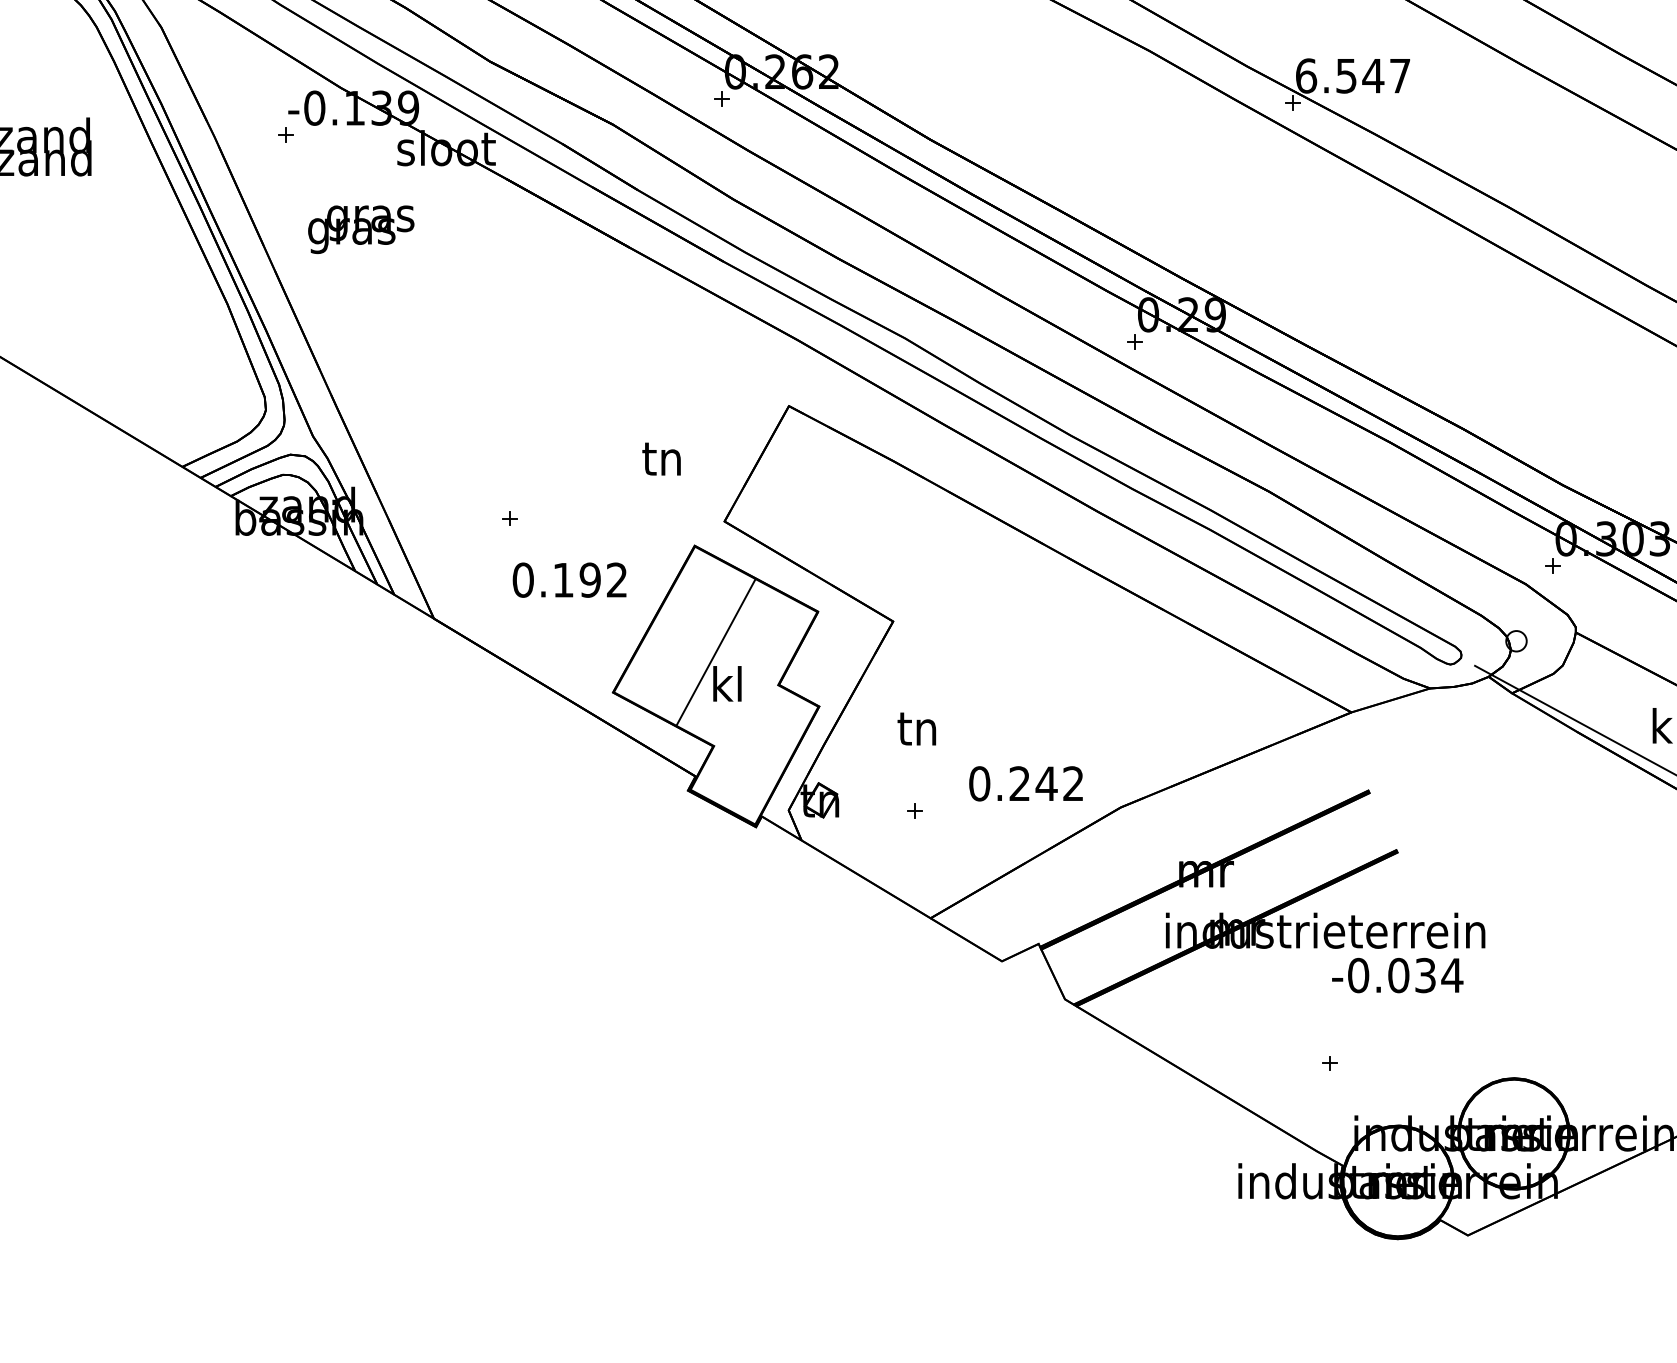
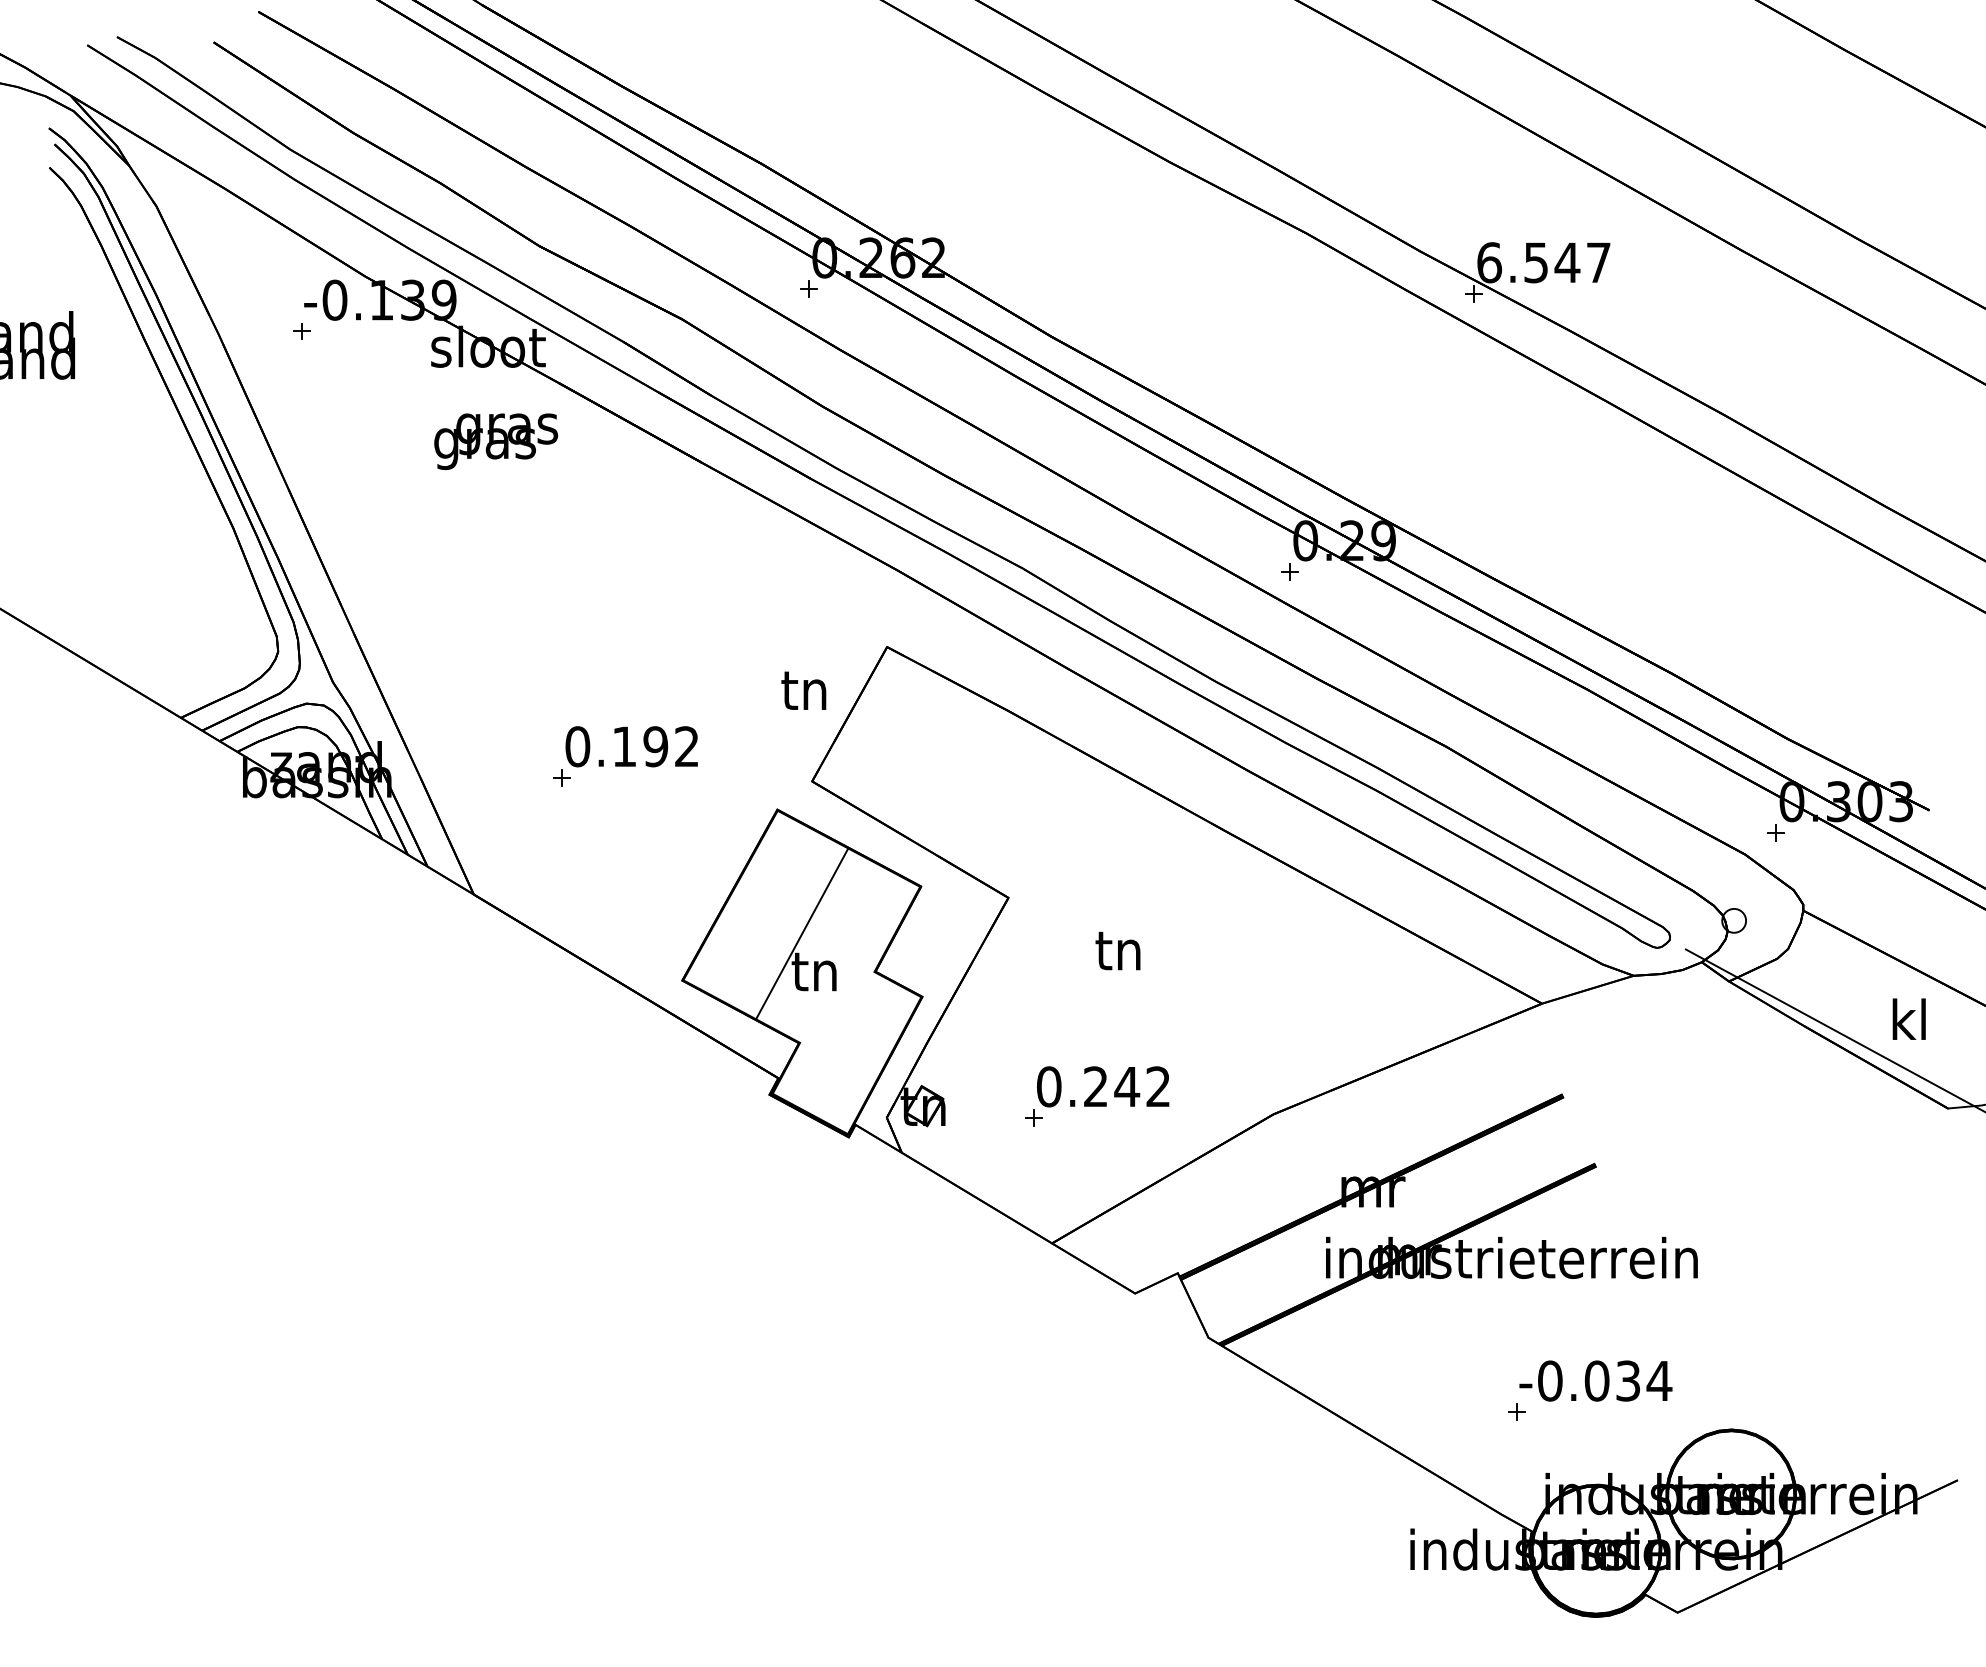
text: (361, 229) -> (496, 441), moved
text: (661, 458) -> (803, 690), moved
text: (569, 579) -> (631, 746), moved
text: (725, 683) -> (813, 970), kl -> tn
text: (916, 729) -> (1117, 951), moved
text: (1026, 783) -> (1103, 1086), moved
text: (1397, 975) -> (1595, 1380), moved

